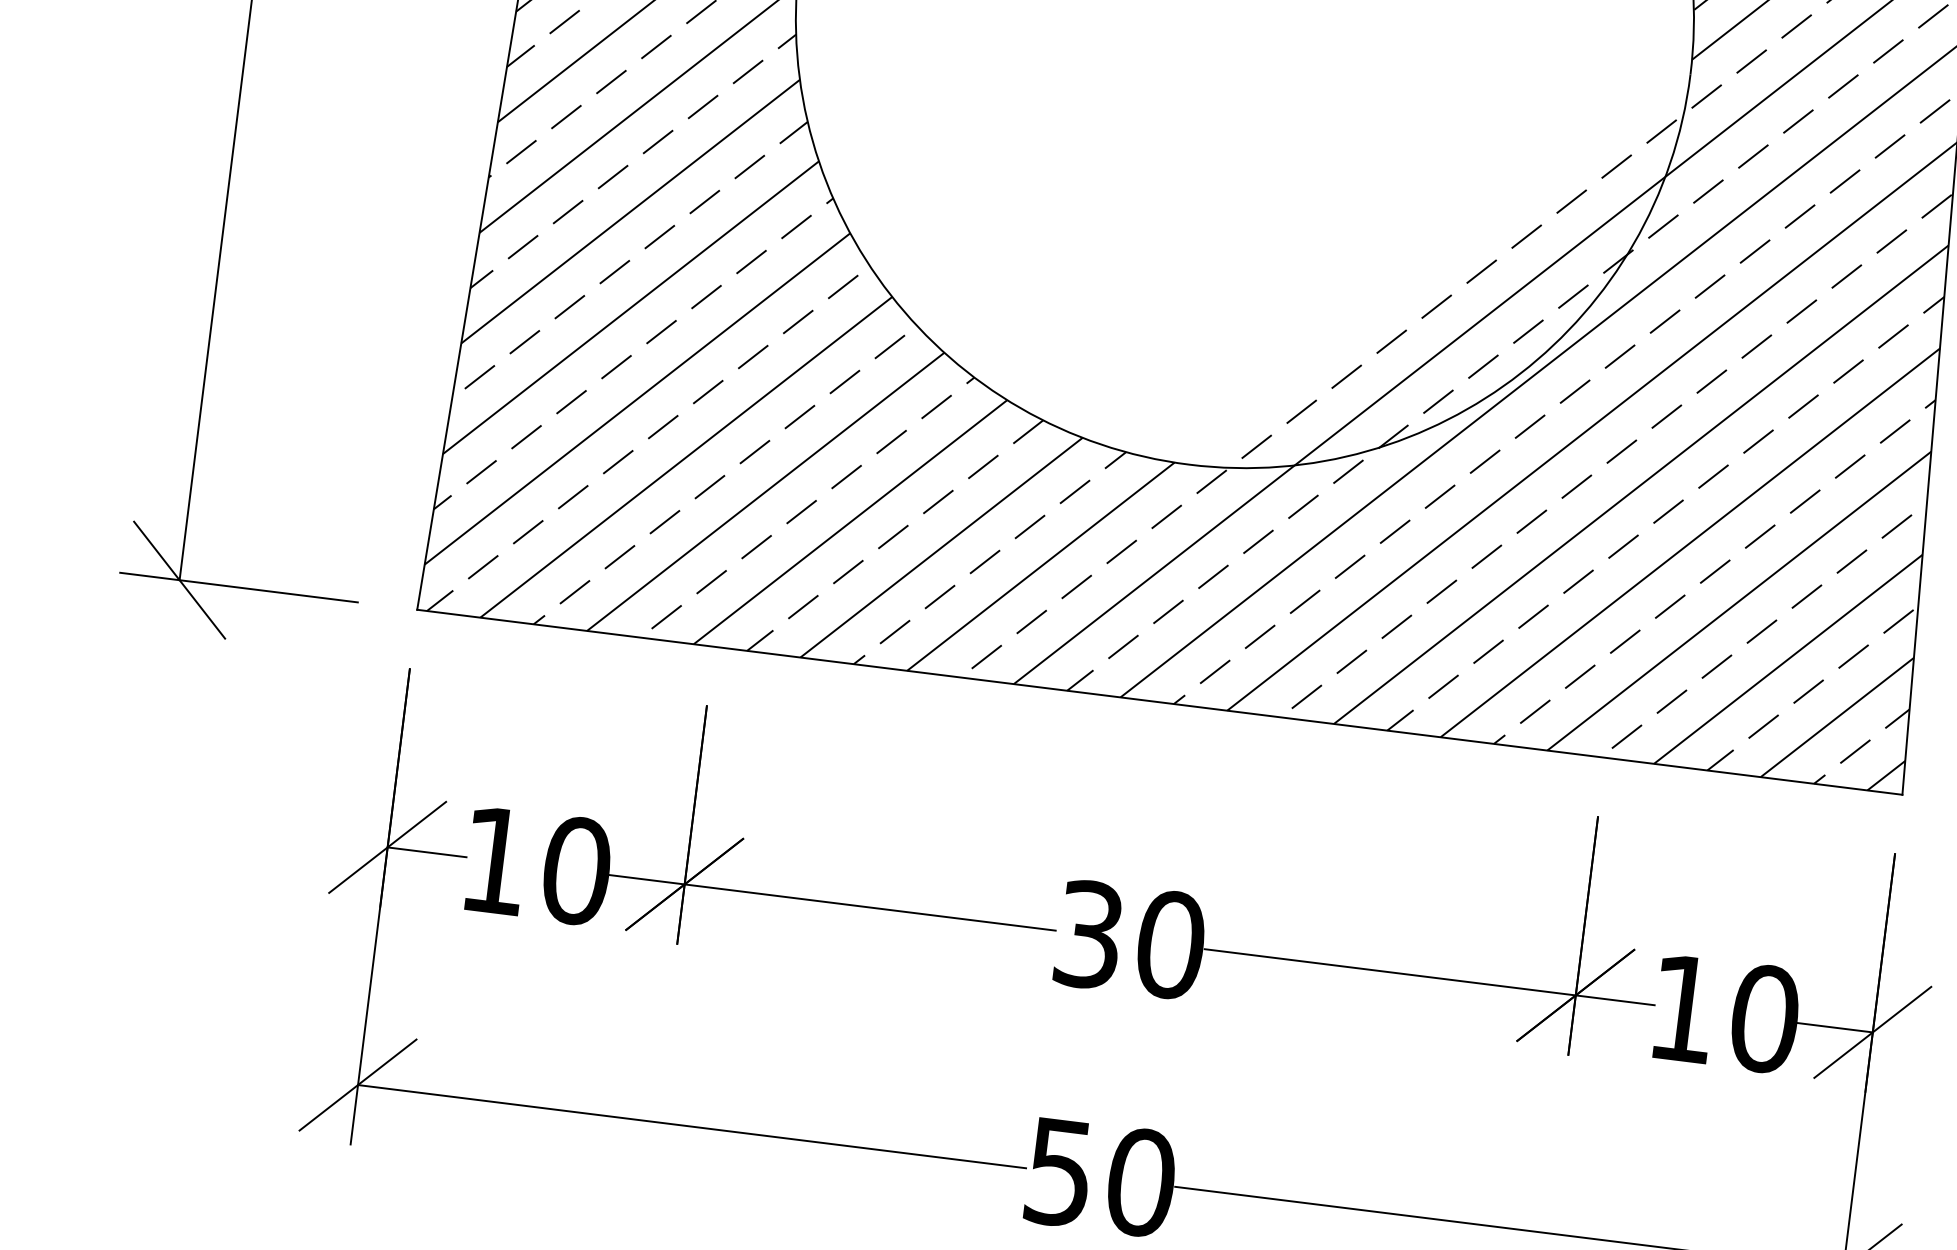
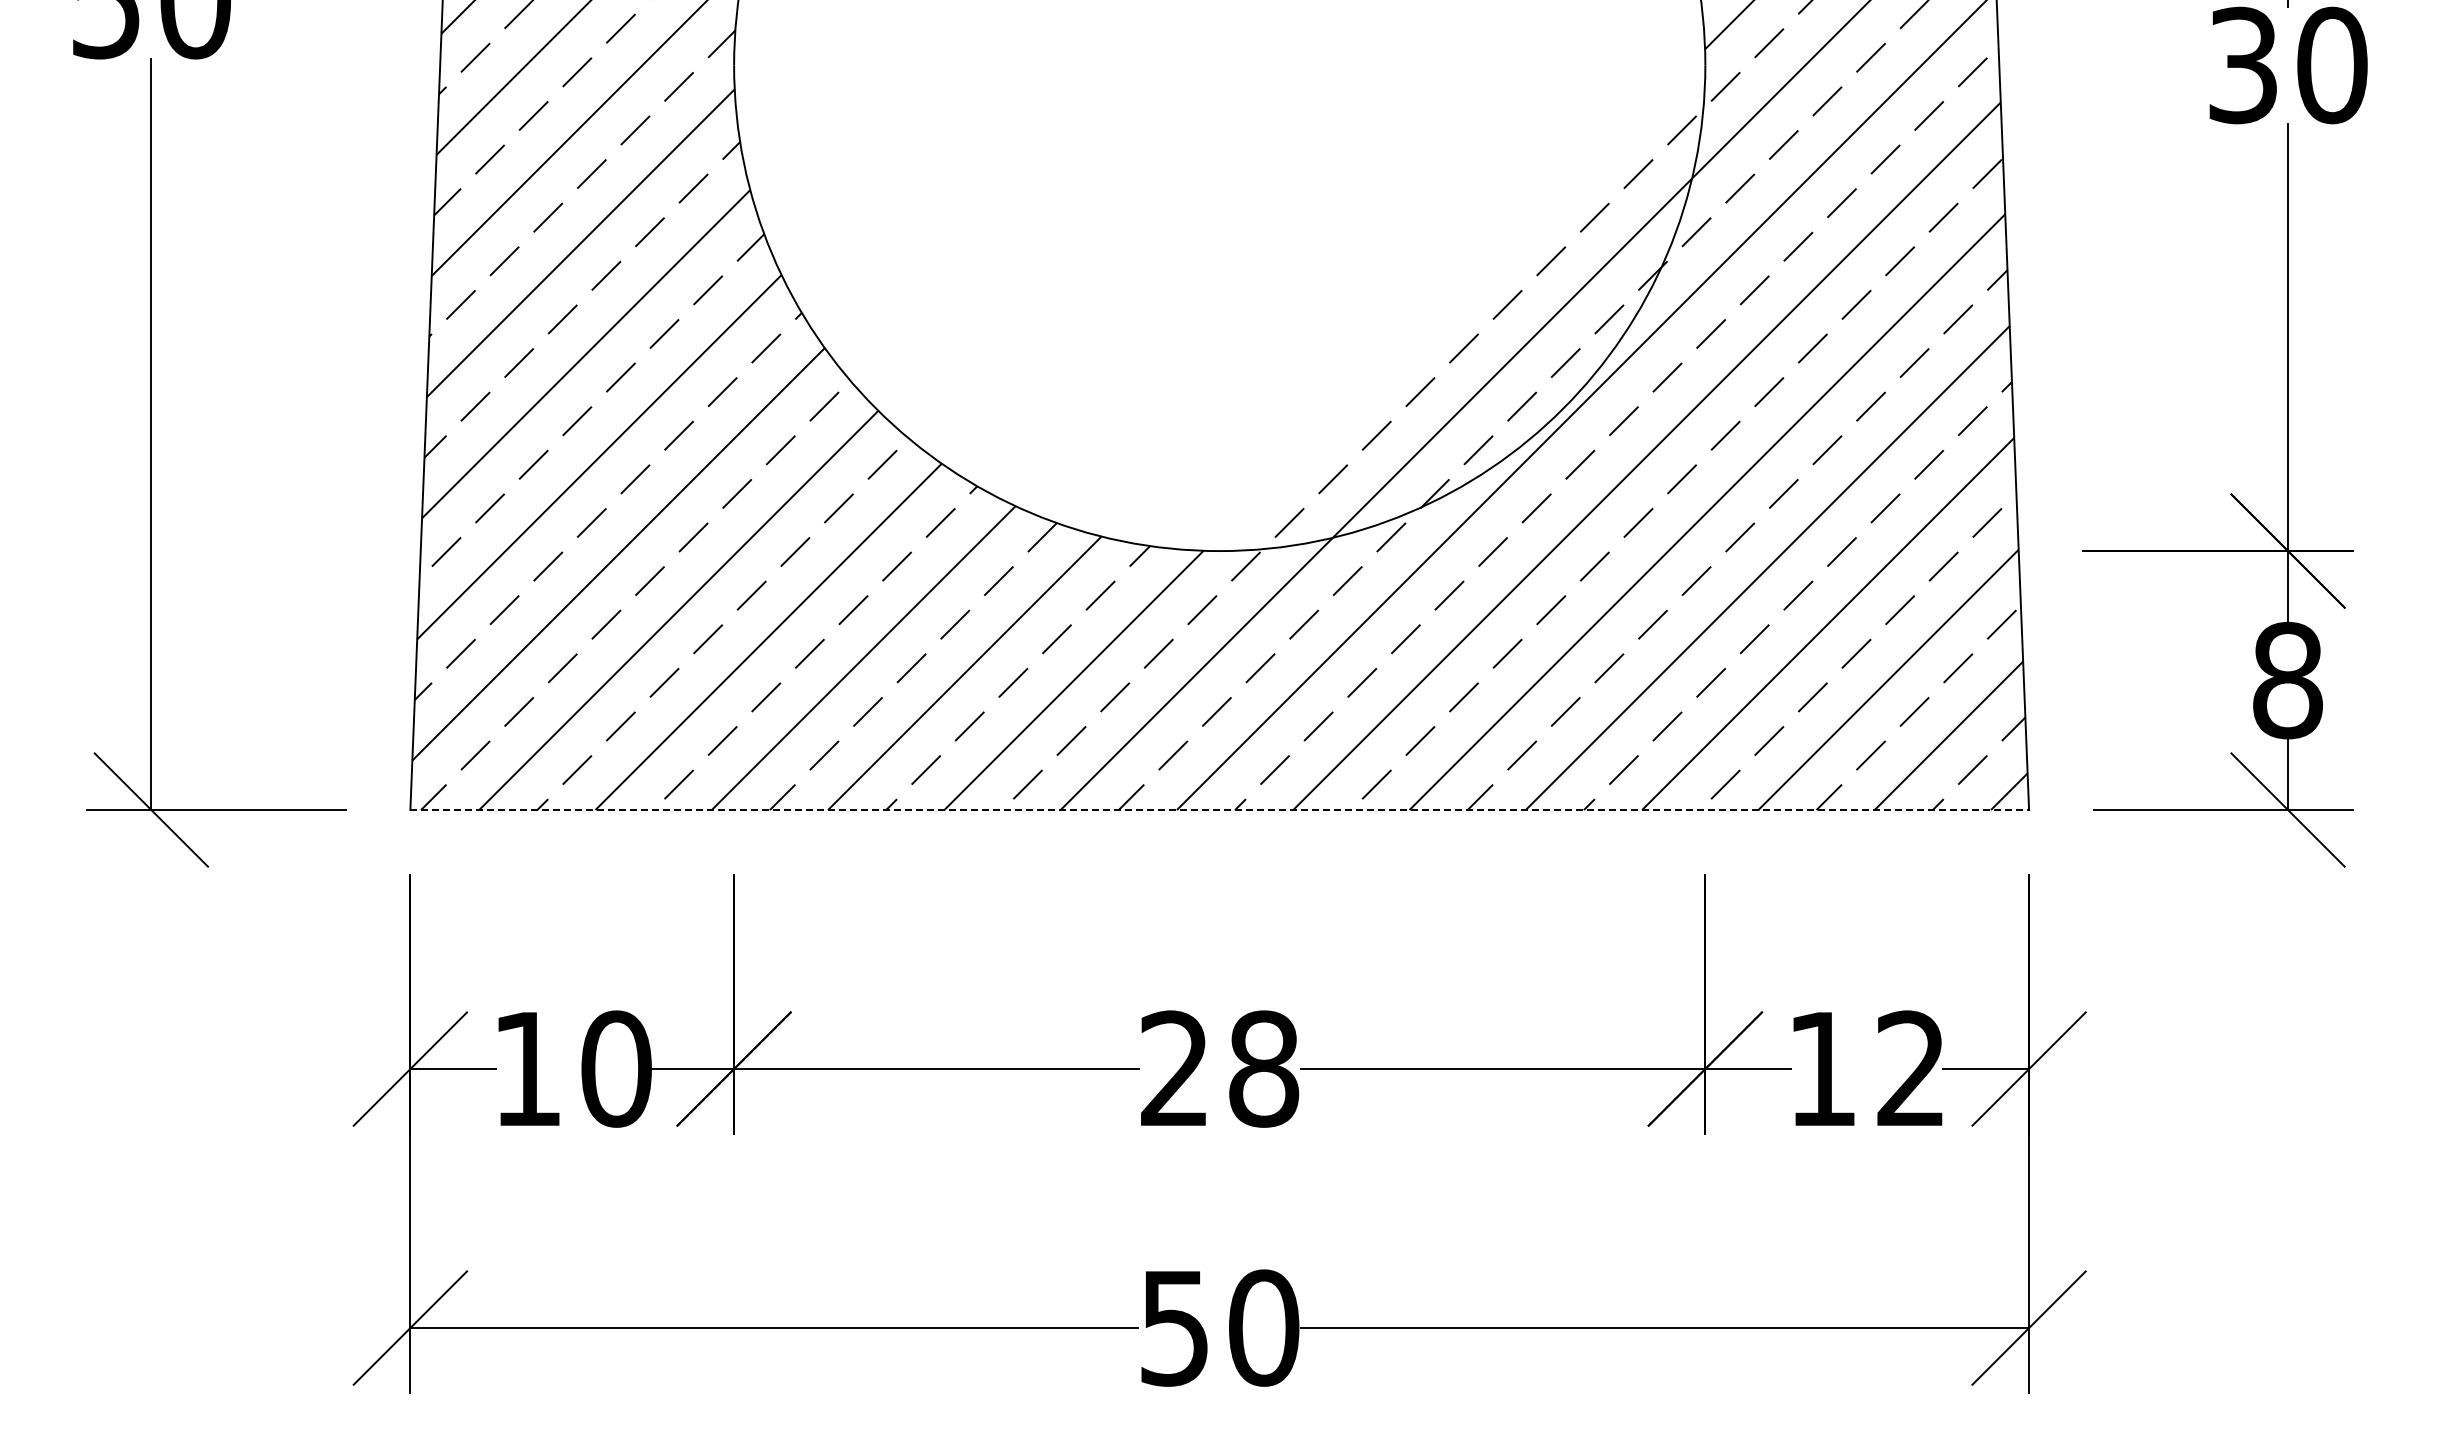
line: (1160, 702) -> (1220, 810), solid -> dashed
text: (1130, 939) -> (1220, 1068), 30 -> 28
text: (1764, 1018) -> (1911, 1068), 10 -> 12

